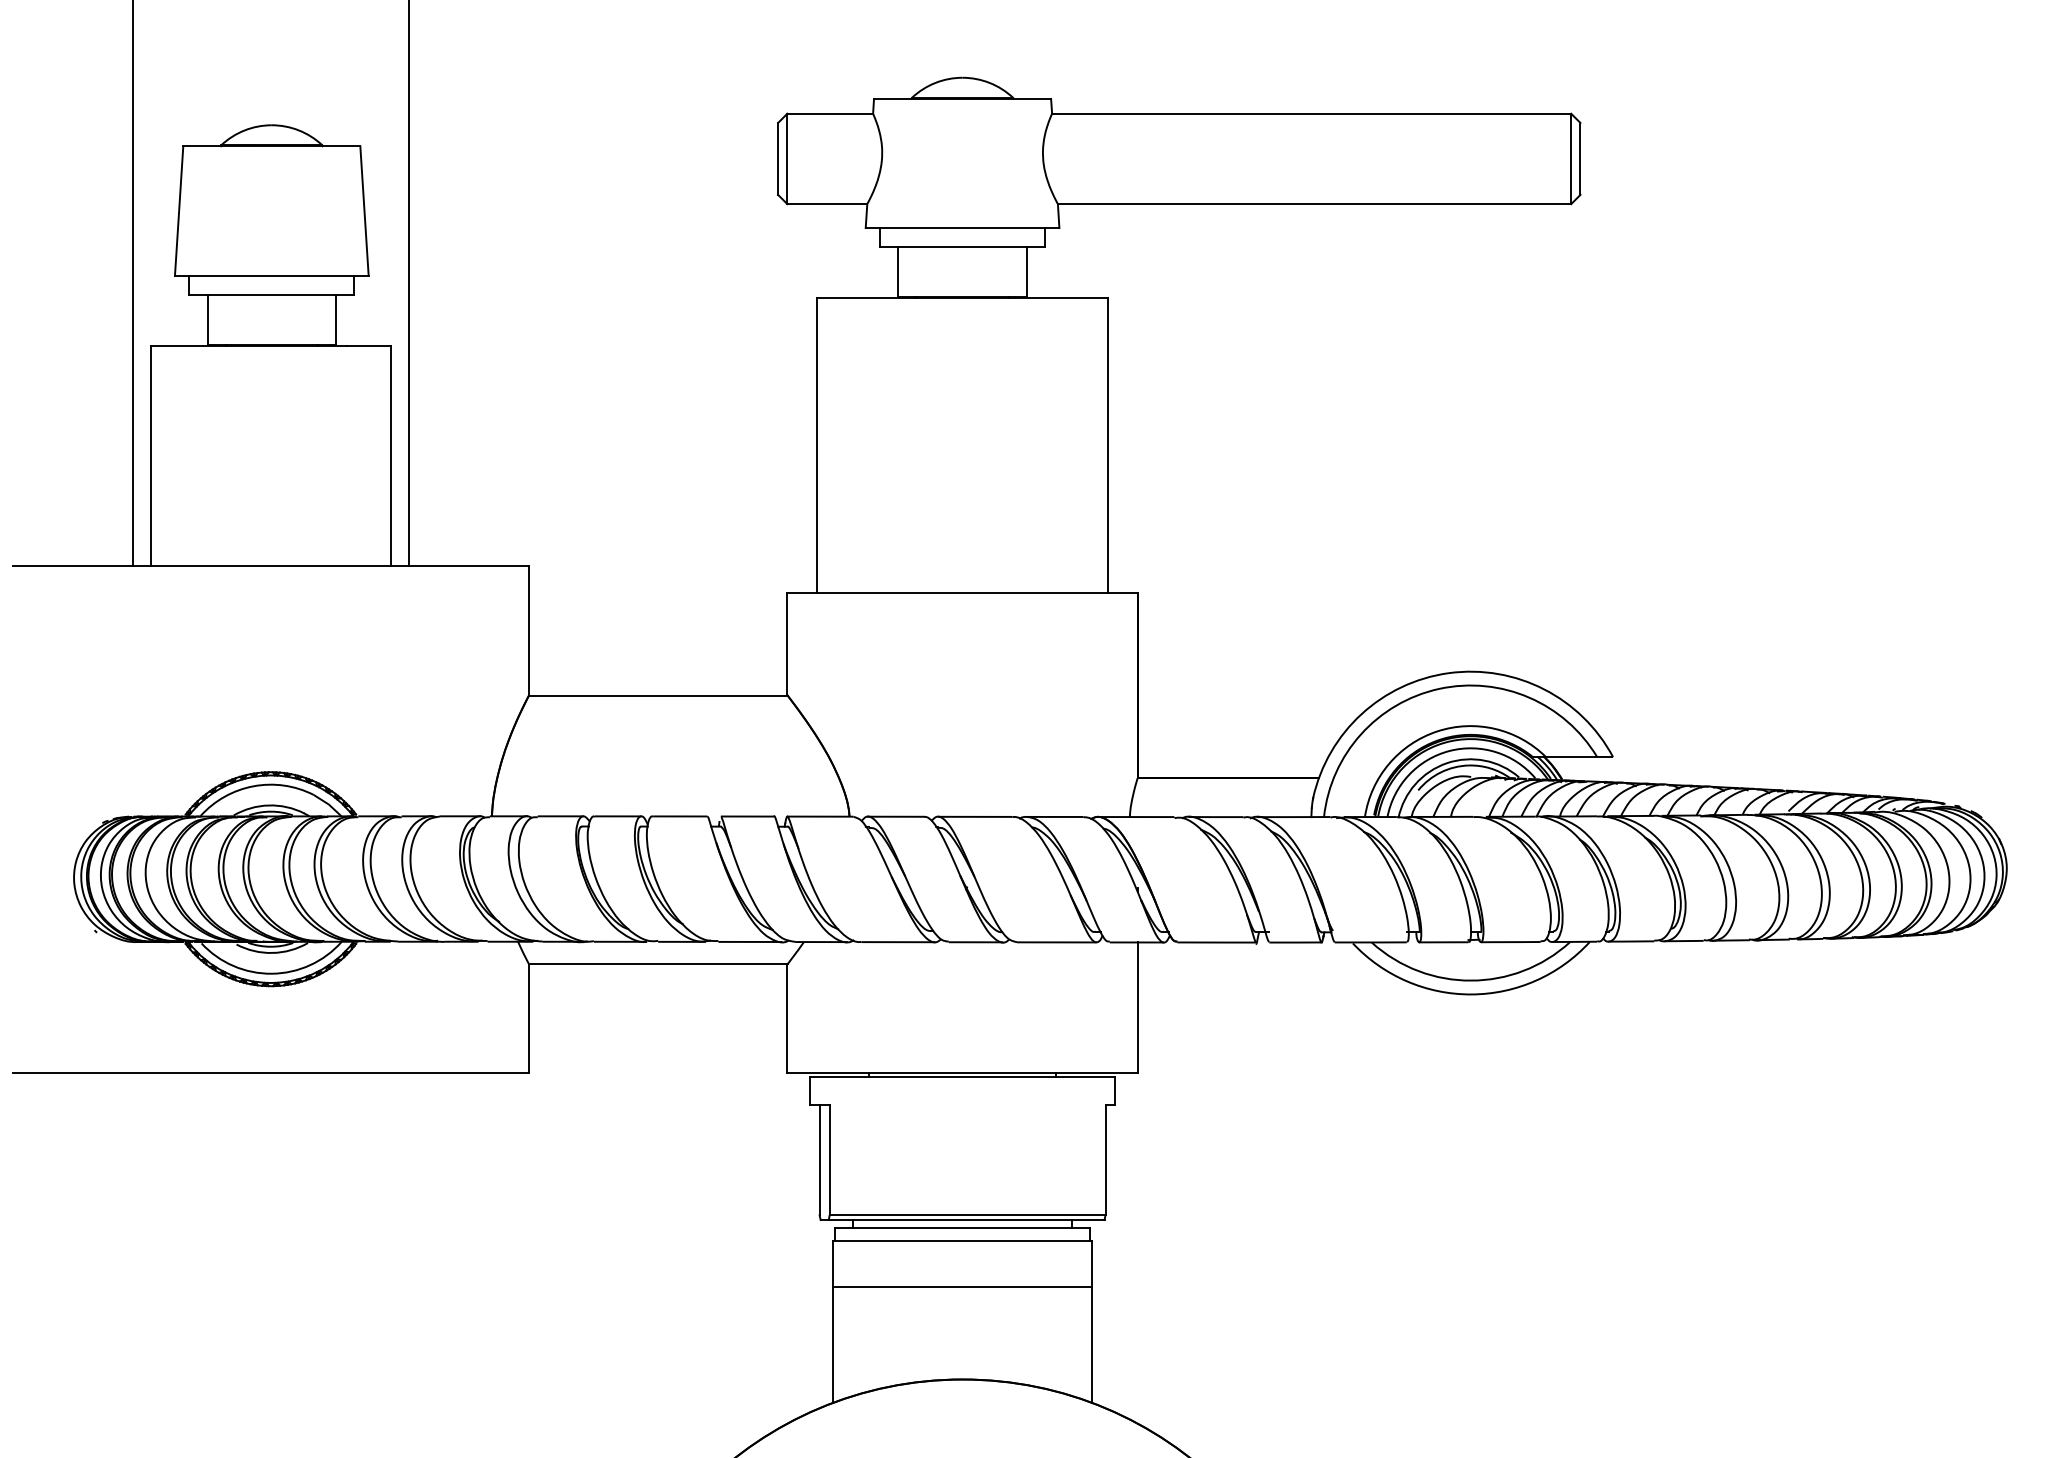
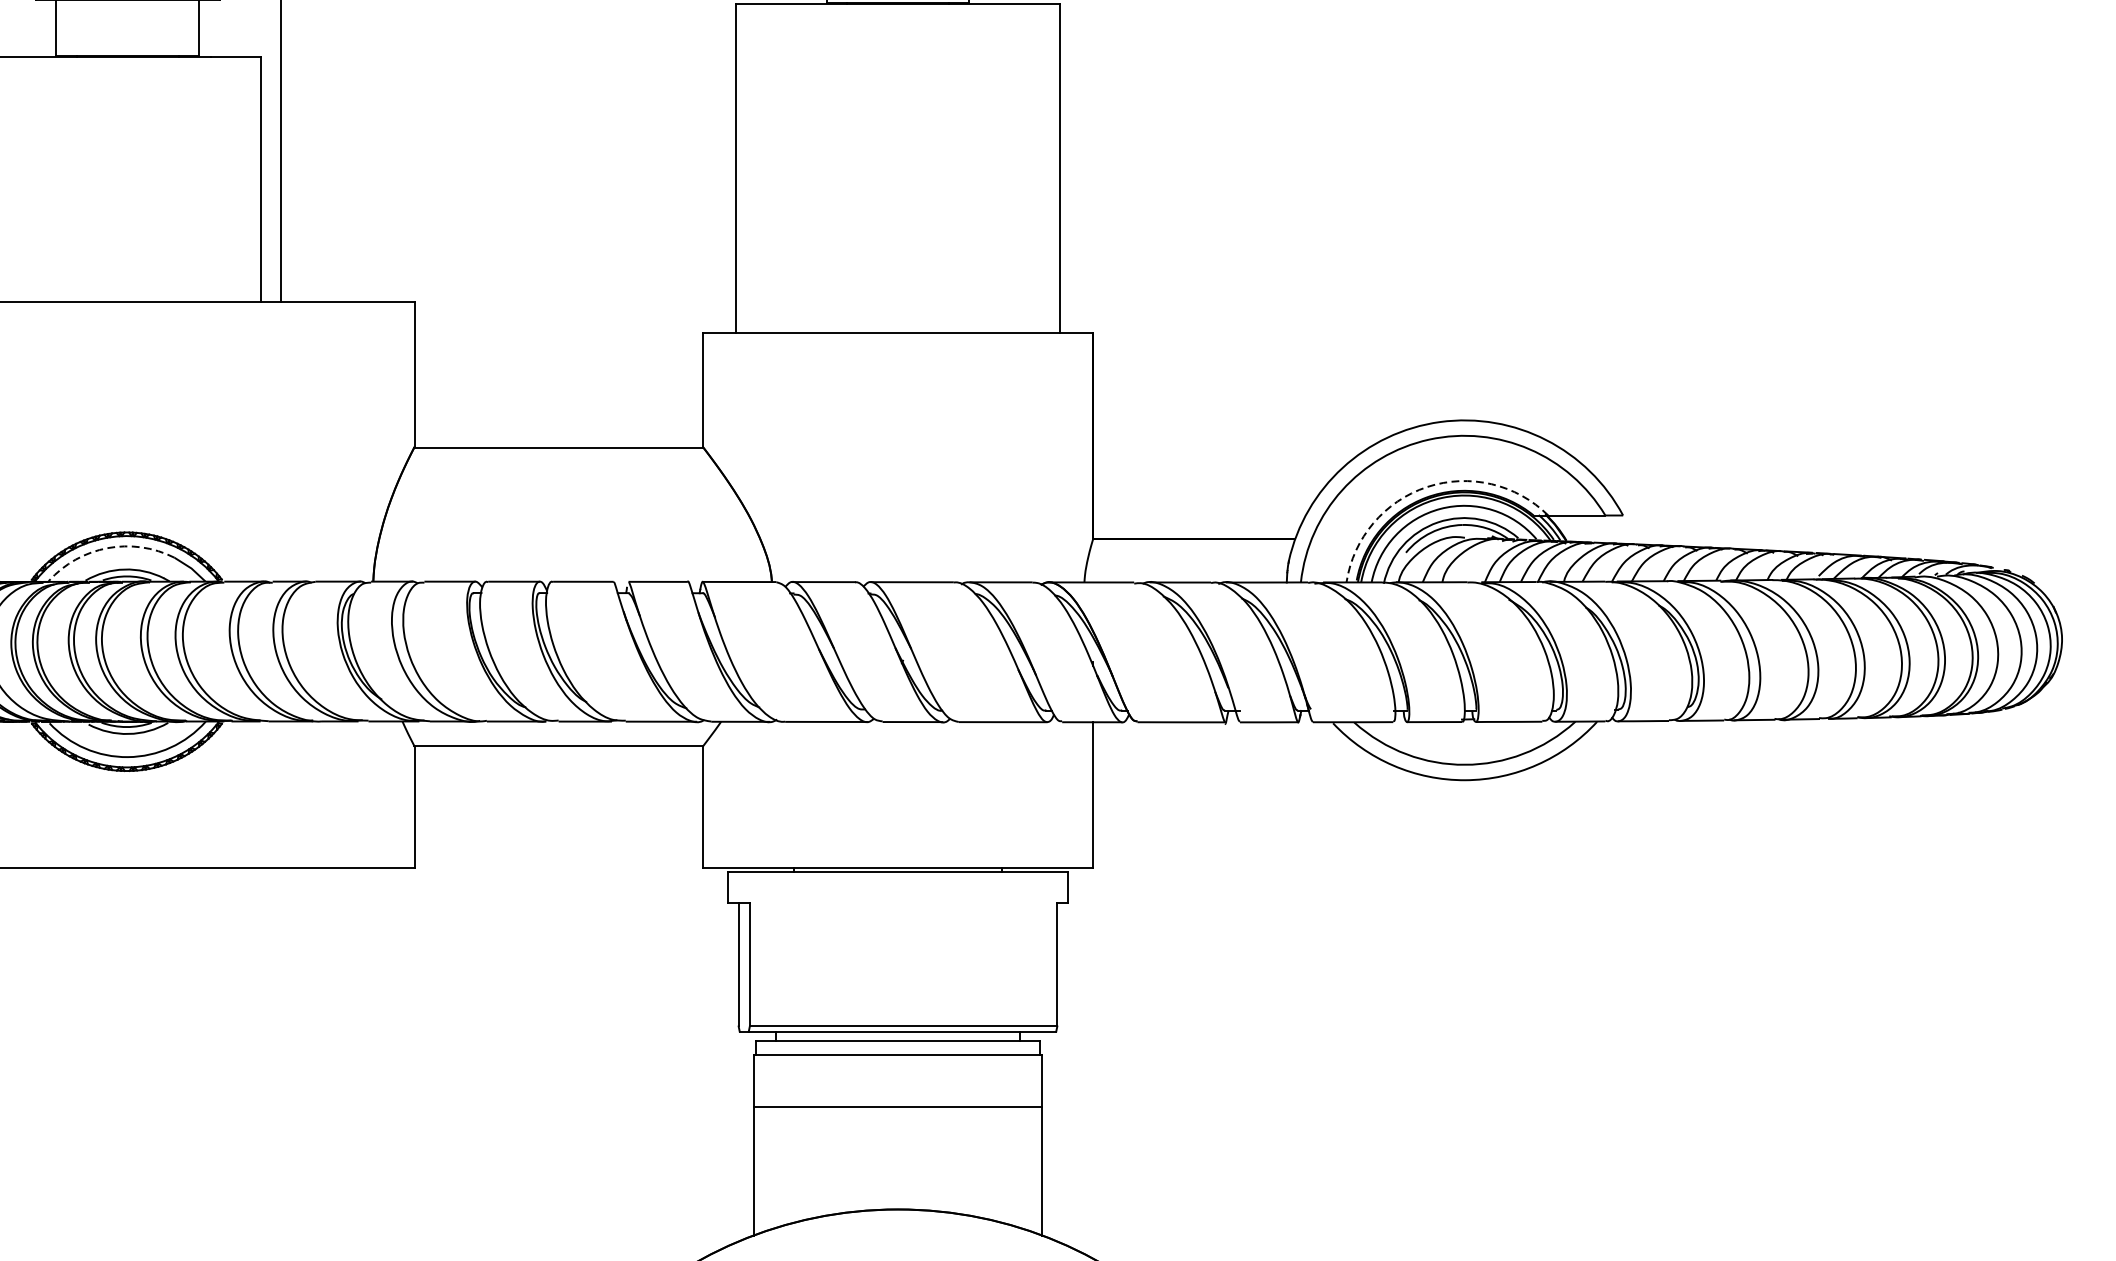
arc: (1437, 731) -> (1427, 487), solid -> dashed
arc: (253, 786) -> (107, 548), solid -> dashed

